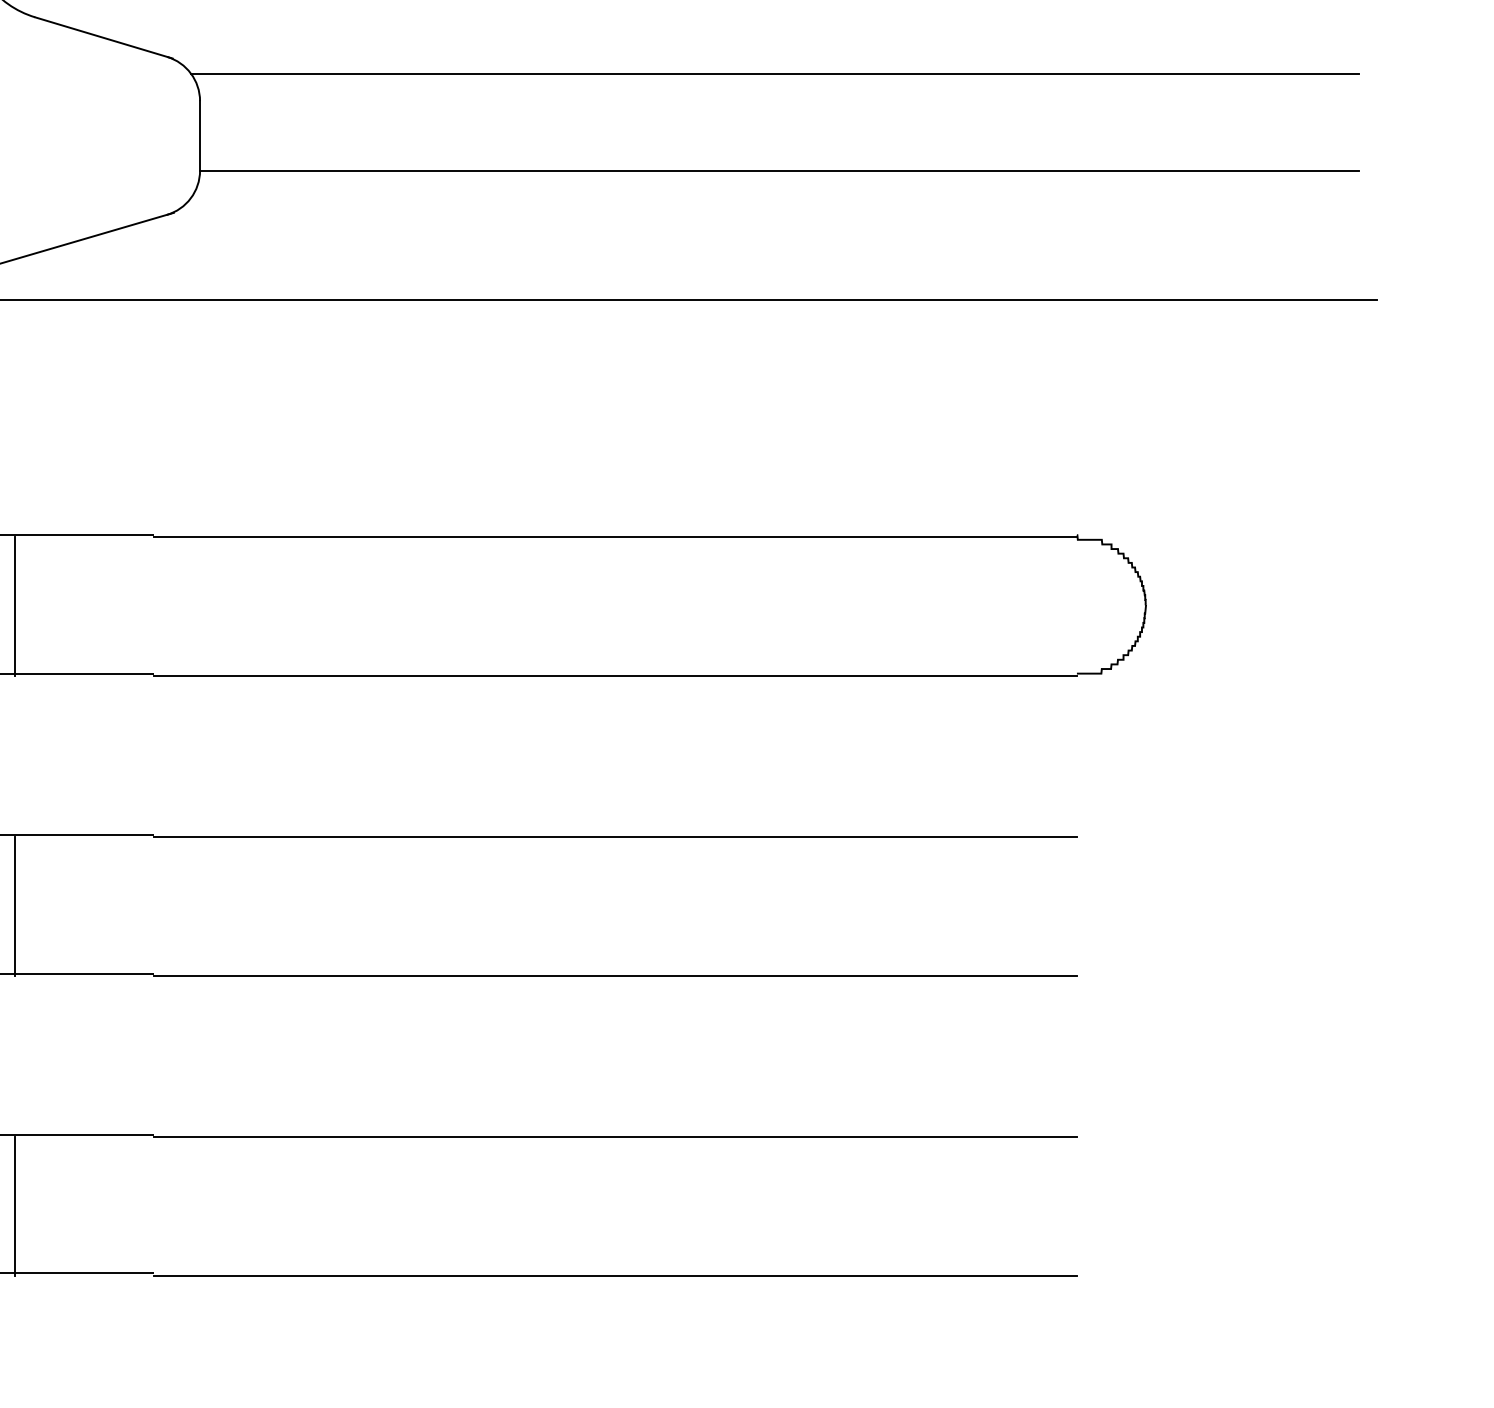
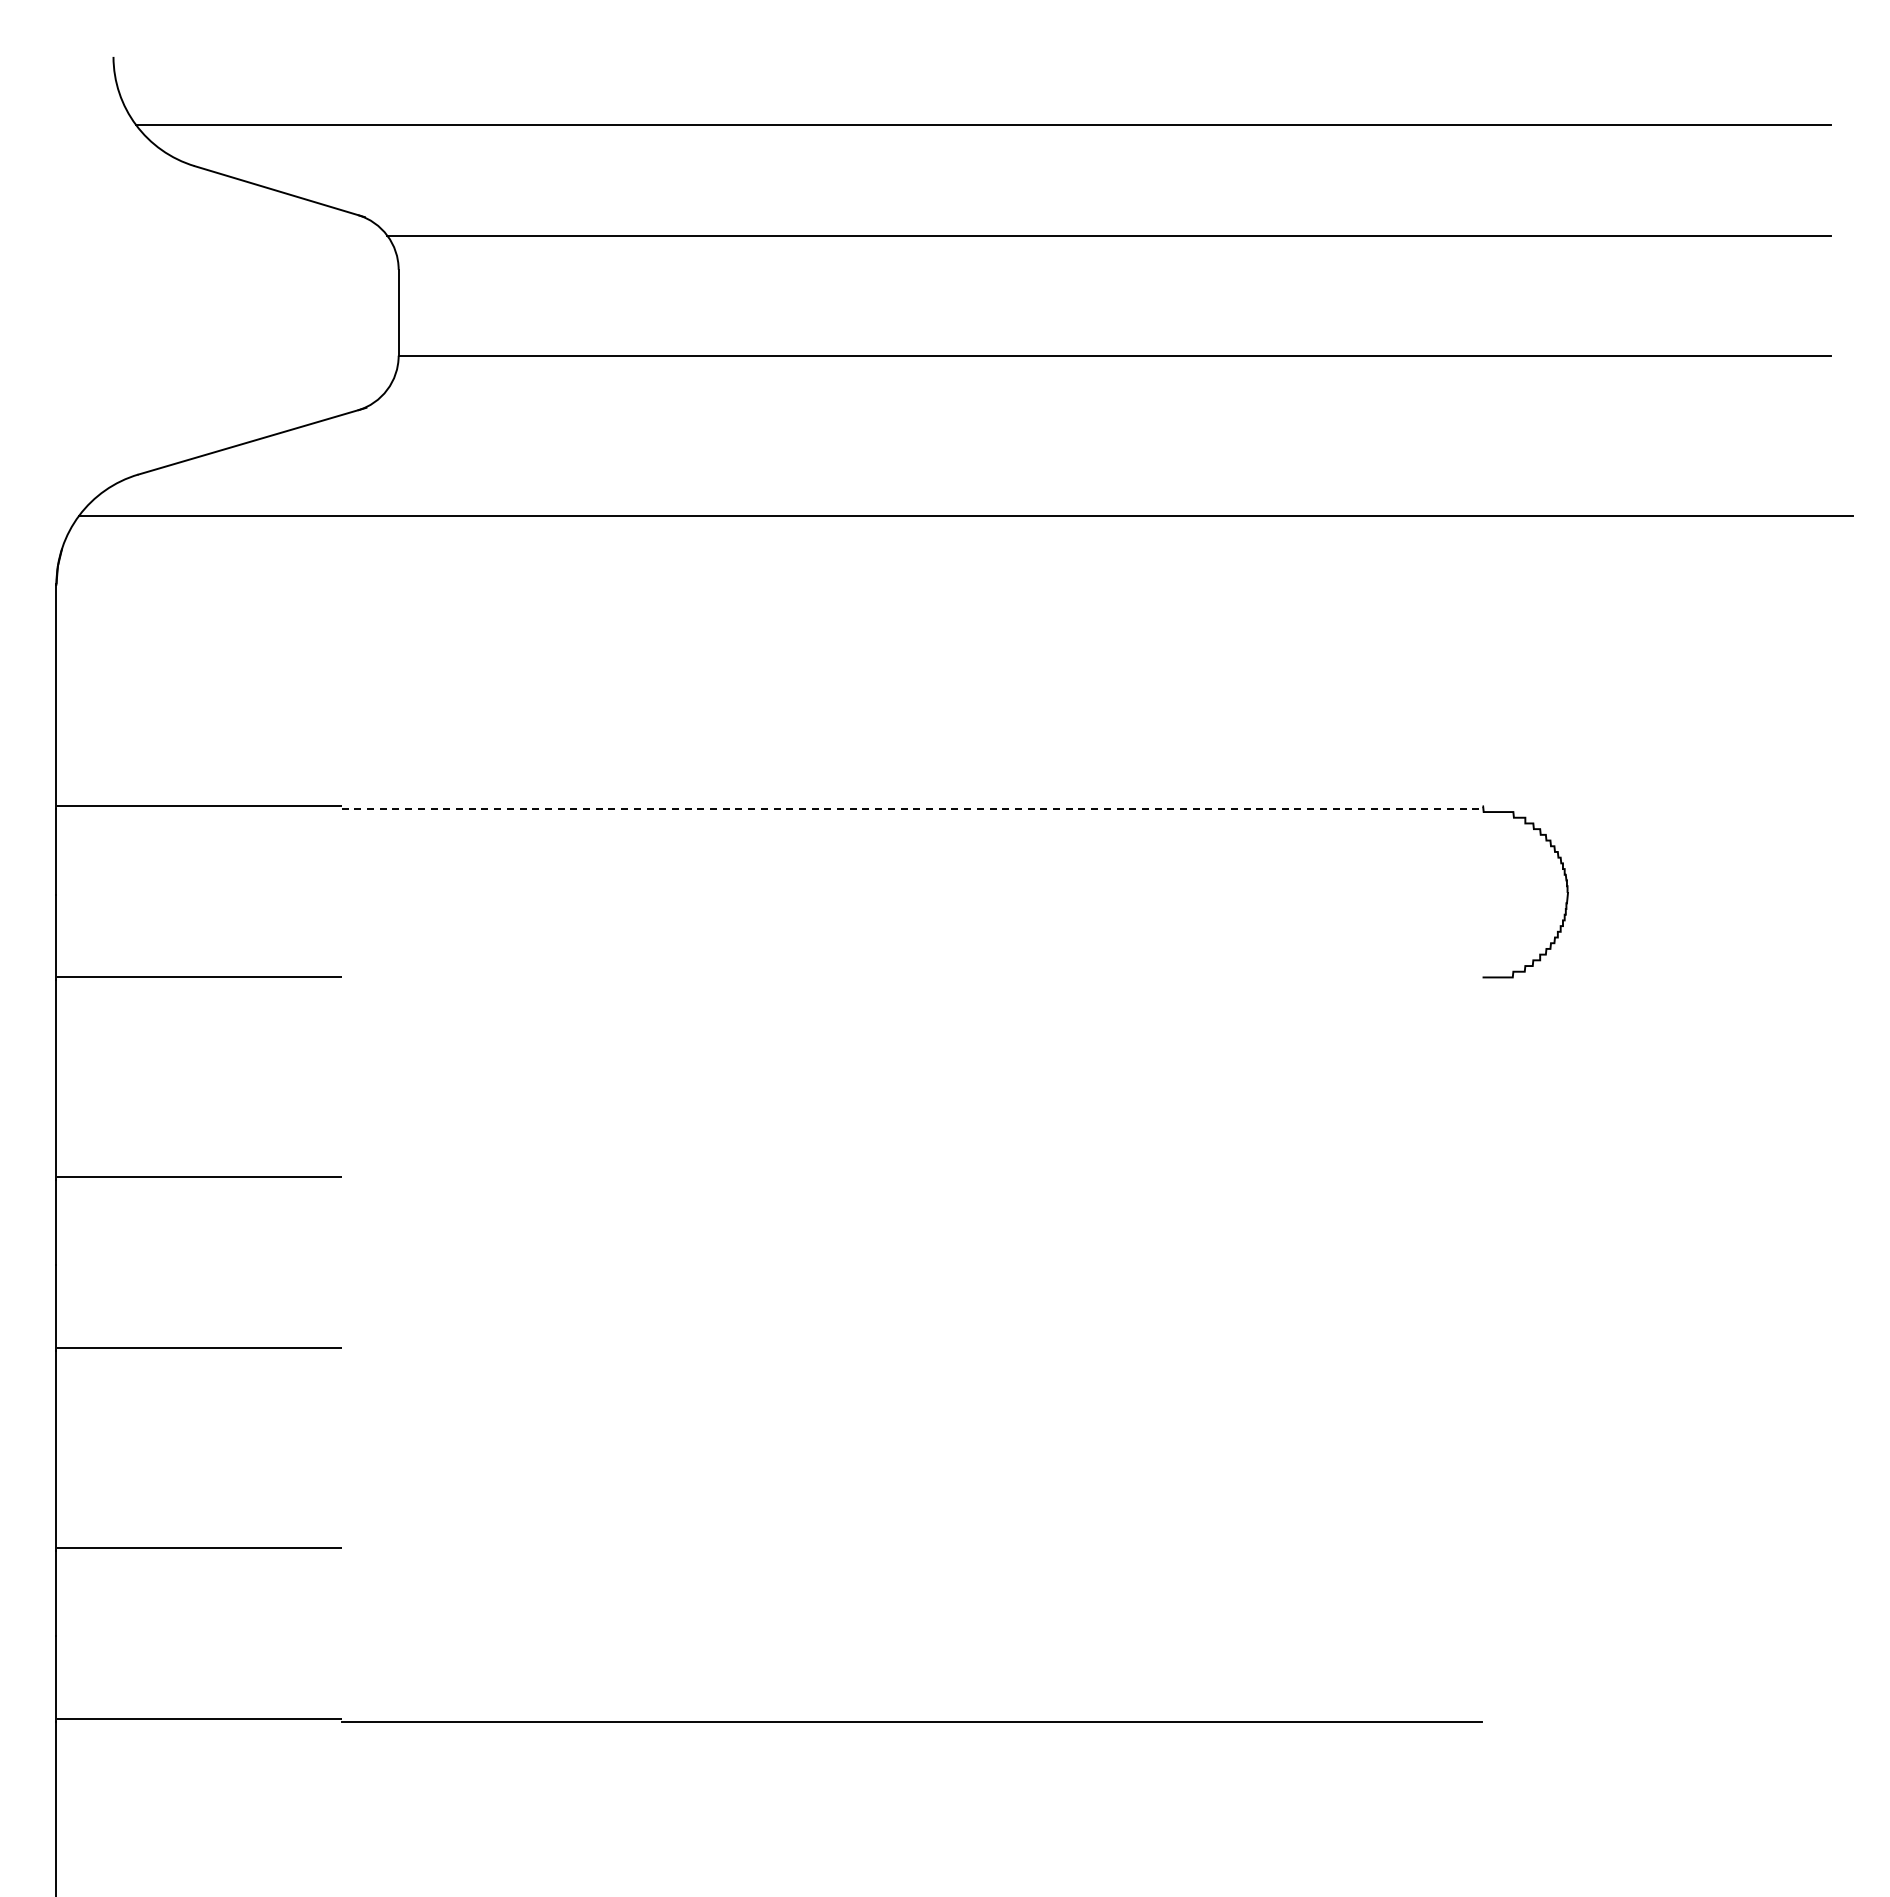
line: (615, 537) -> (912, 809), solid -> dashed
line: (15, 606) -> (170, 894), removed
line: (614, 676) -> (911, 980), removed
line: (614, 837) -> (911, 1179), removed
line: (15, 905) -> (170, 1264), removed
line: (614, 975) -> (911, 1350), removed
line: (614, 1137) -> (911, 1550), removed
line: (15, 1206) -> (170, 1635), removed

